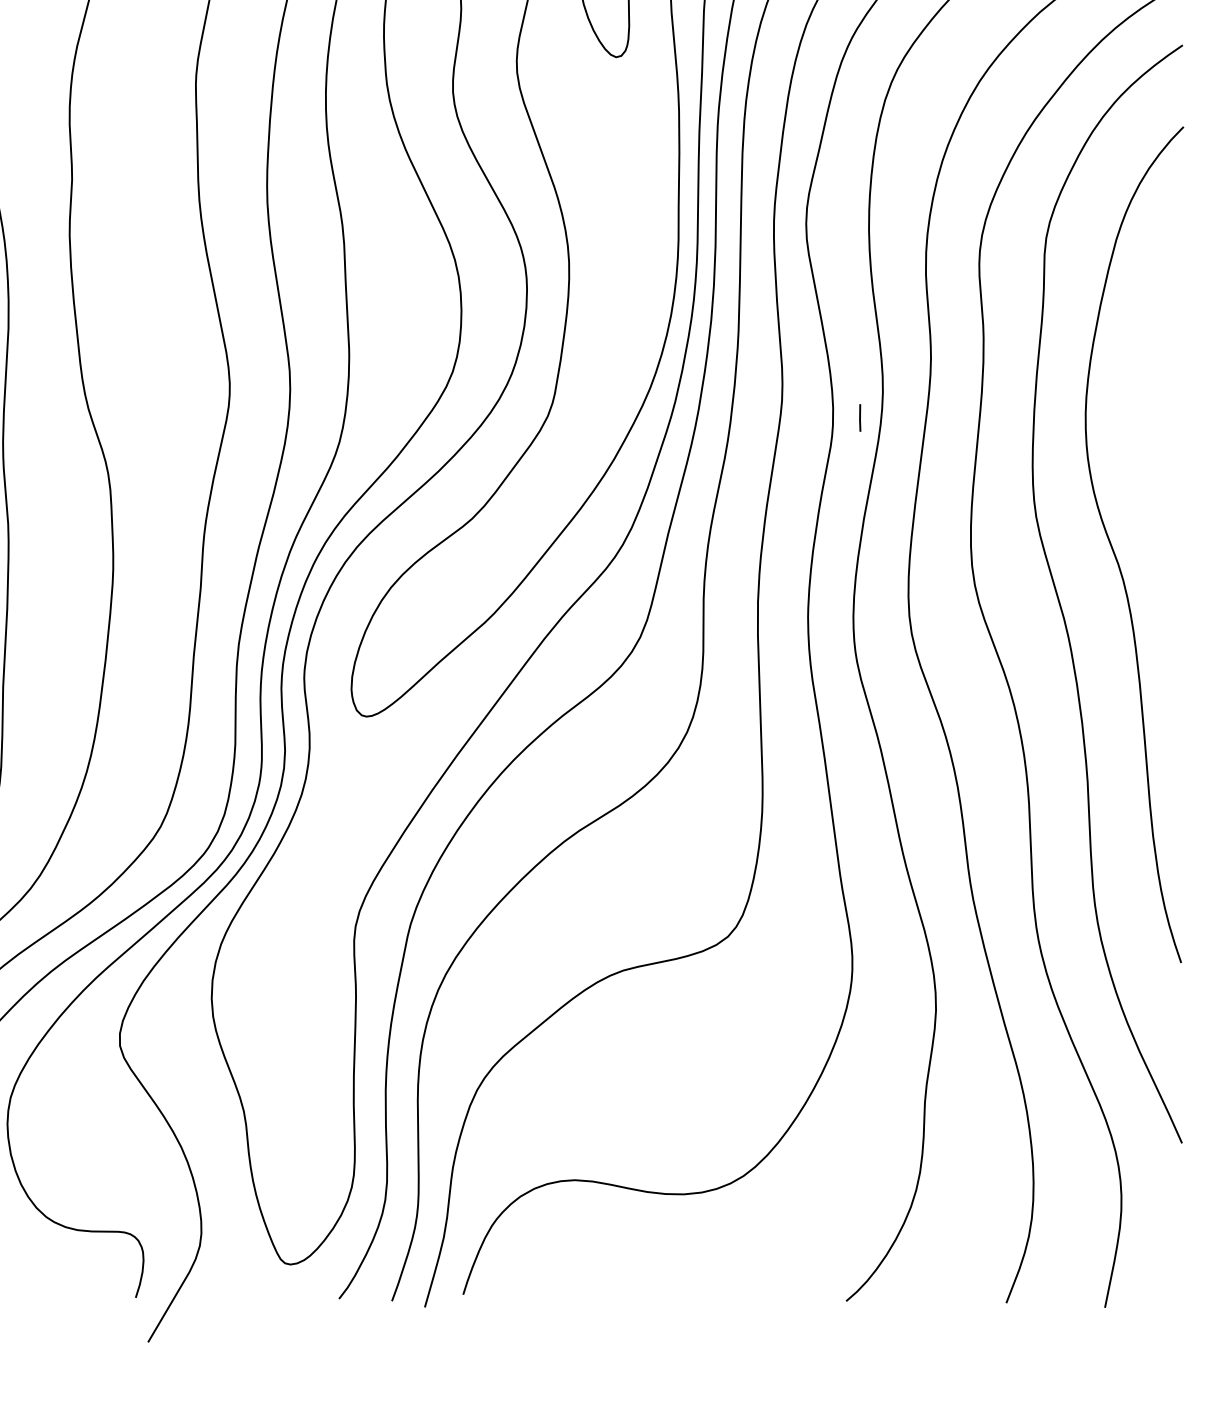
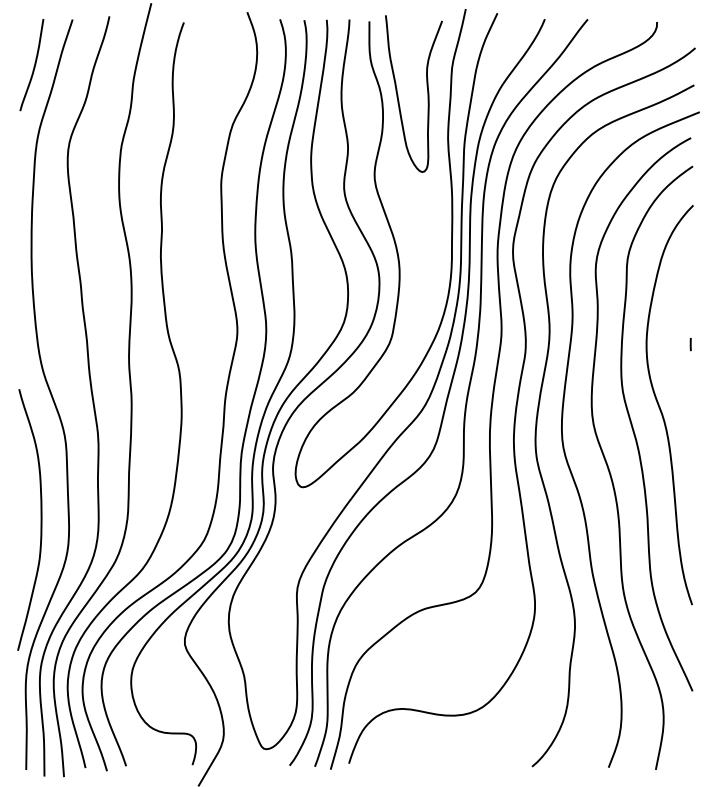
line: (859, 417) -> (690, 344), moved

